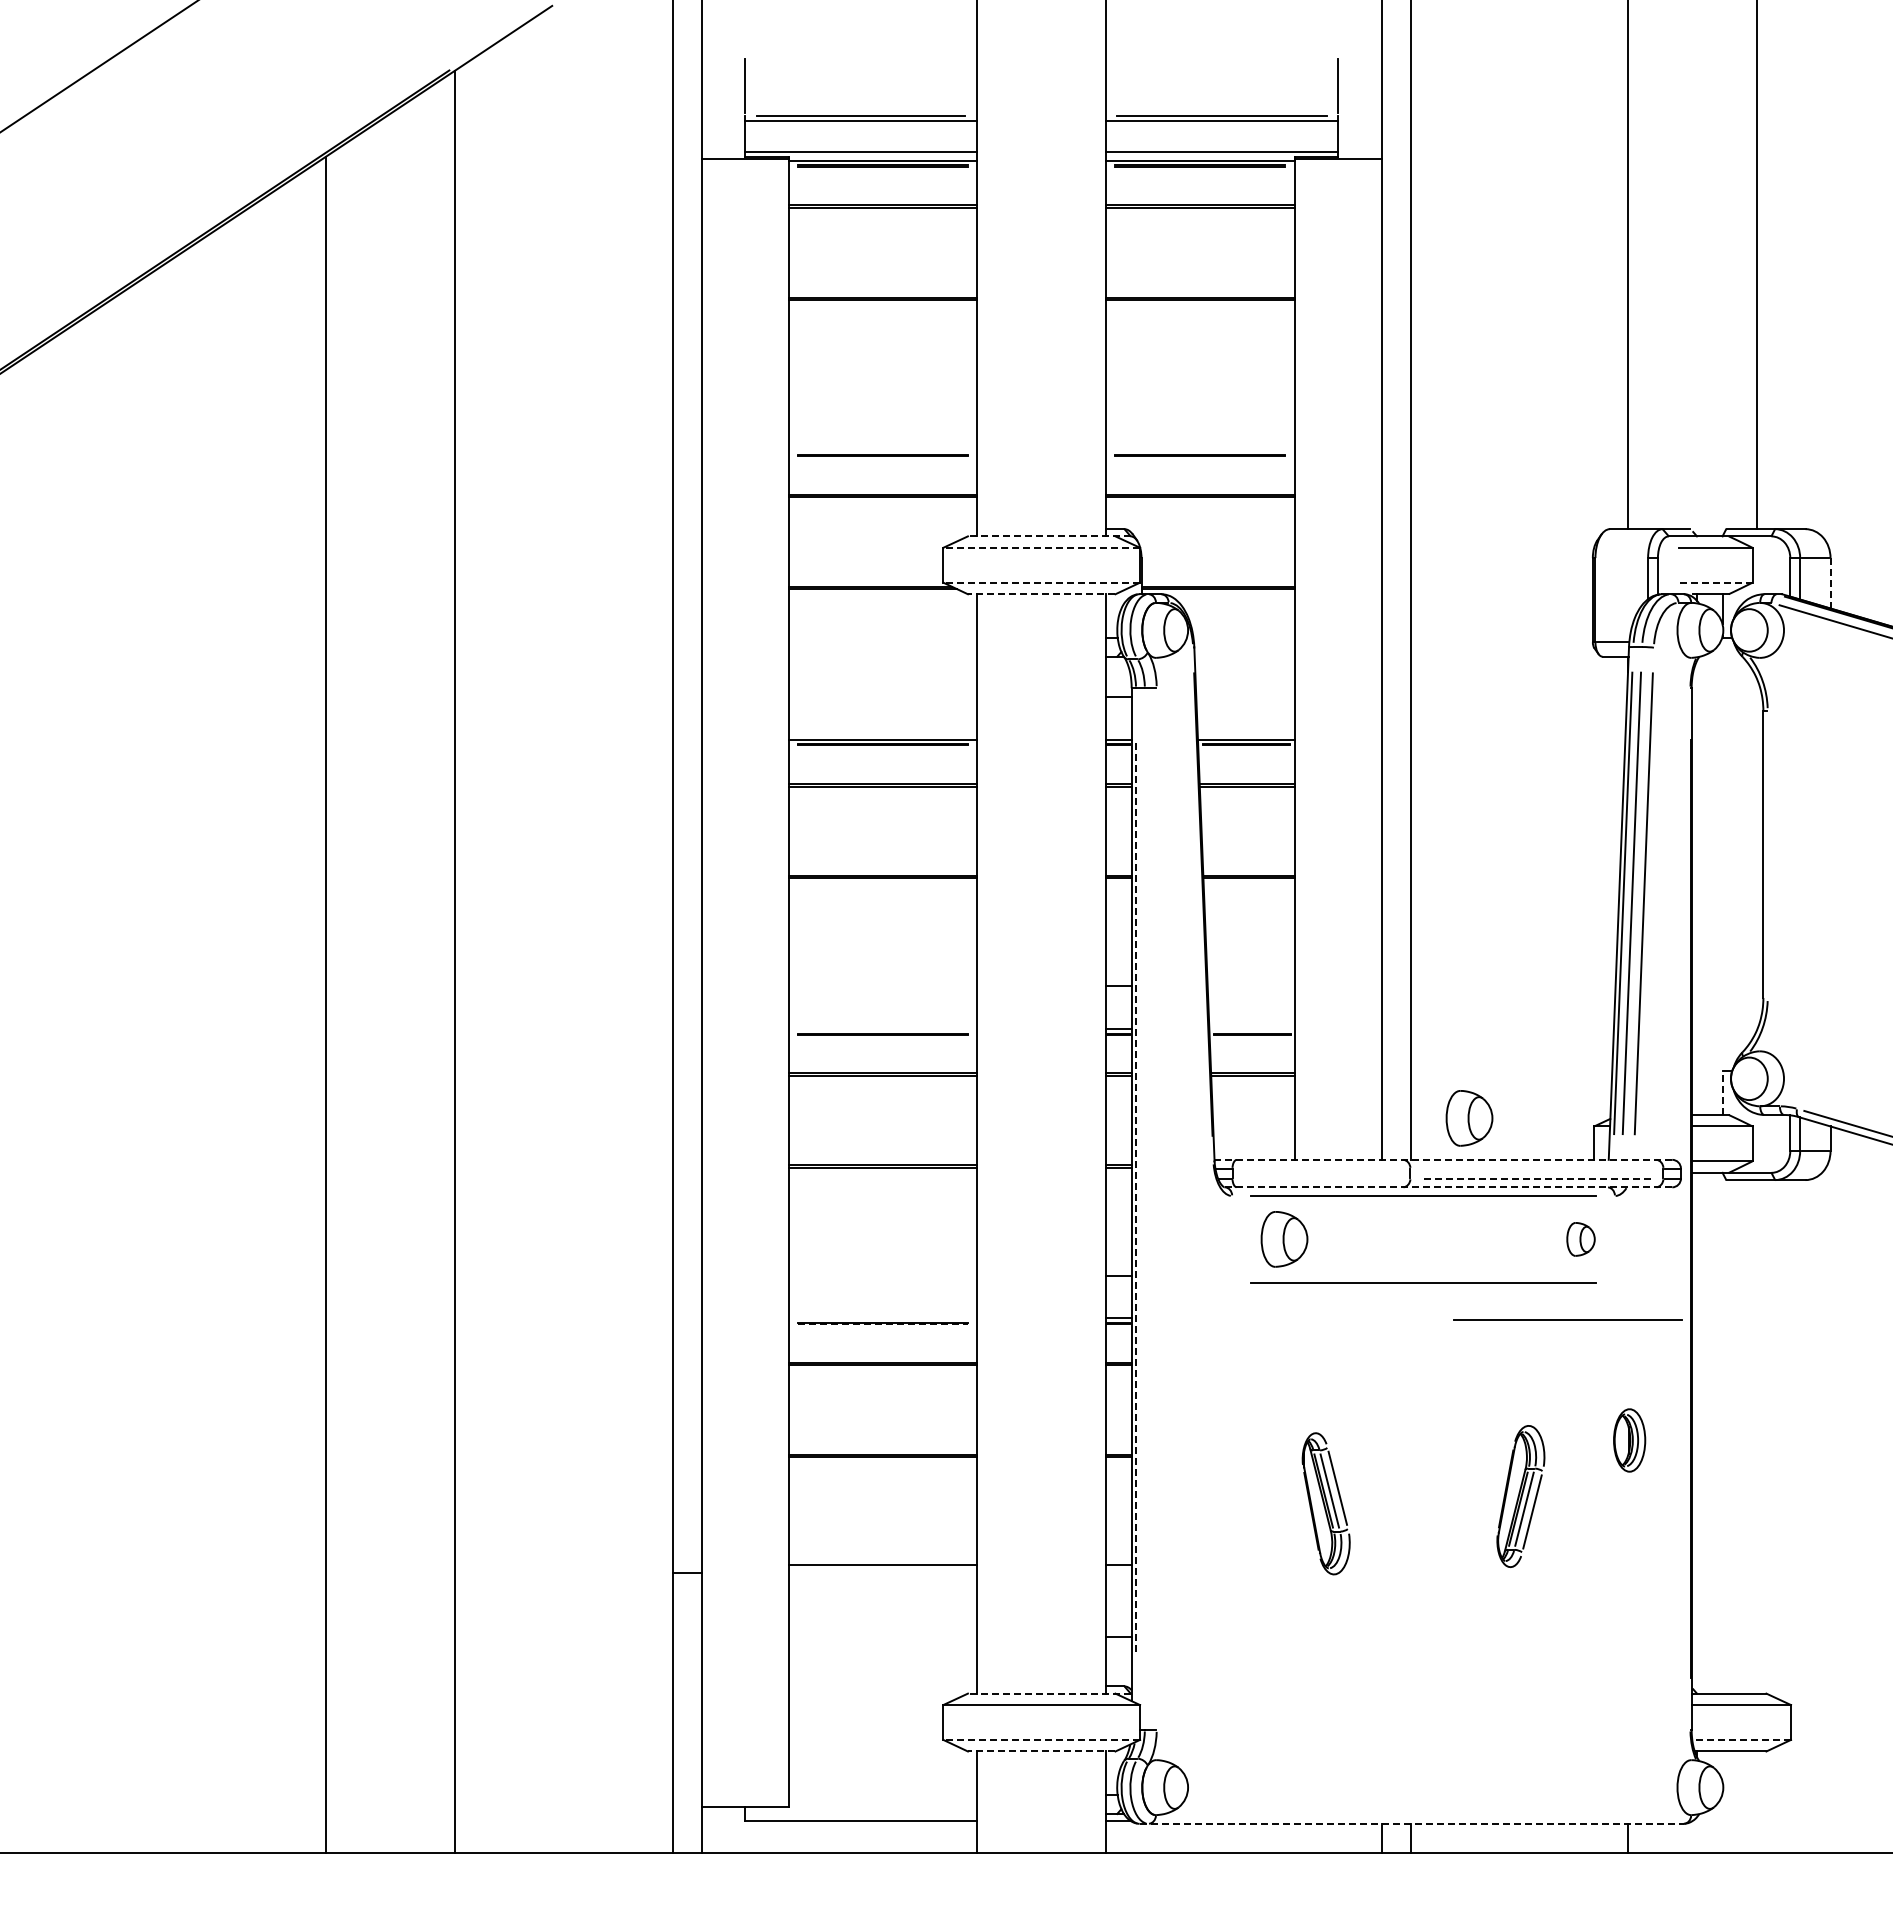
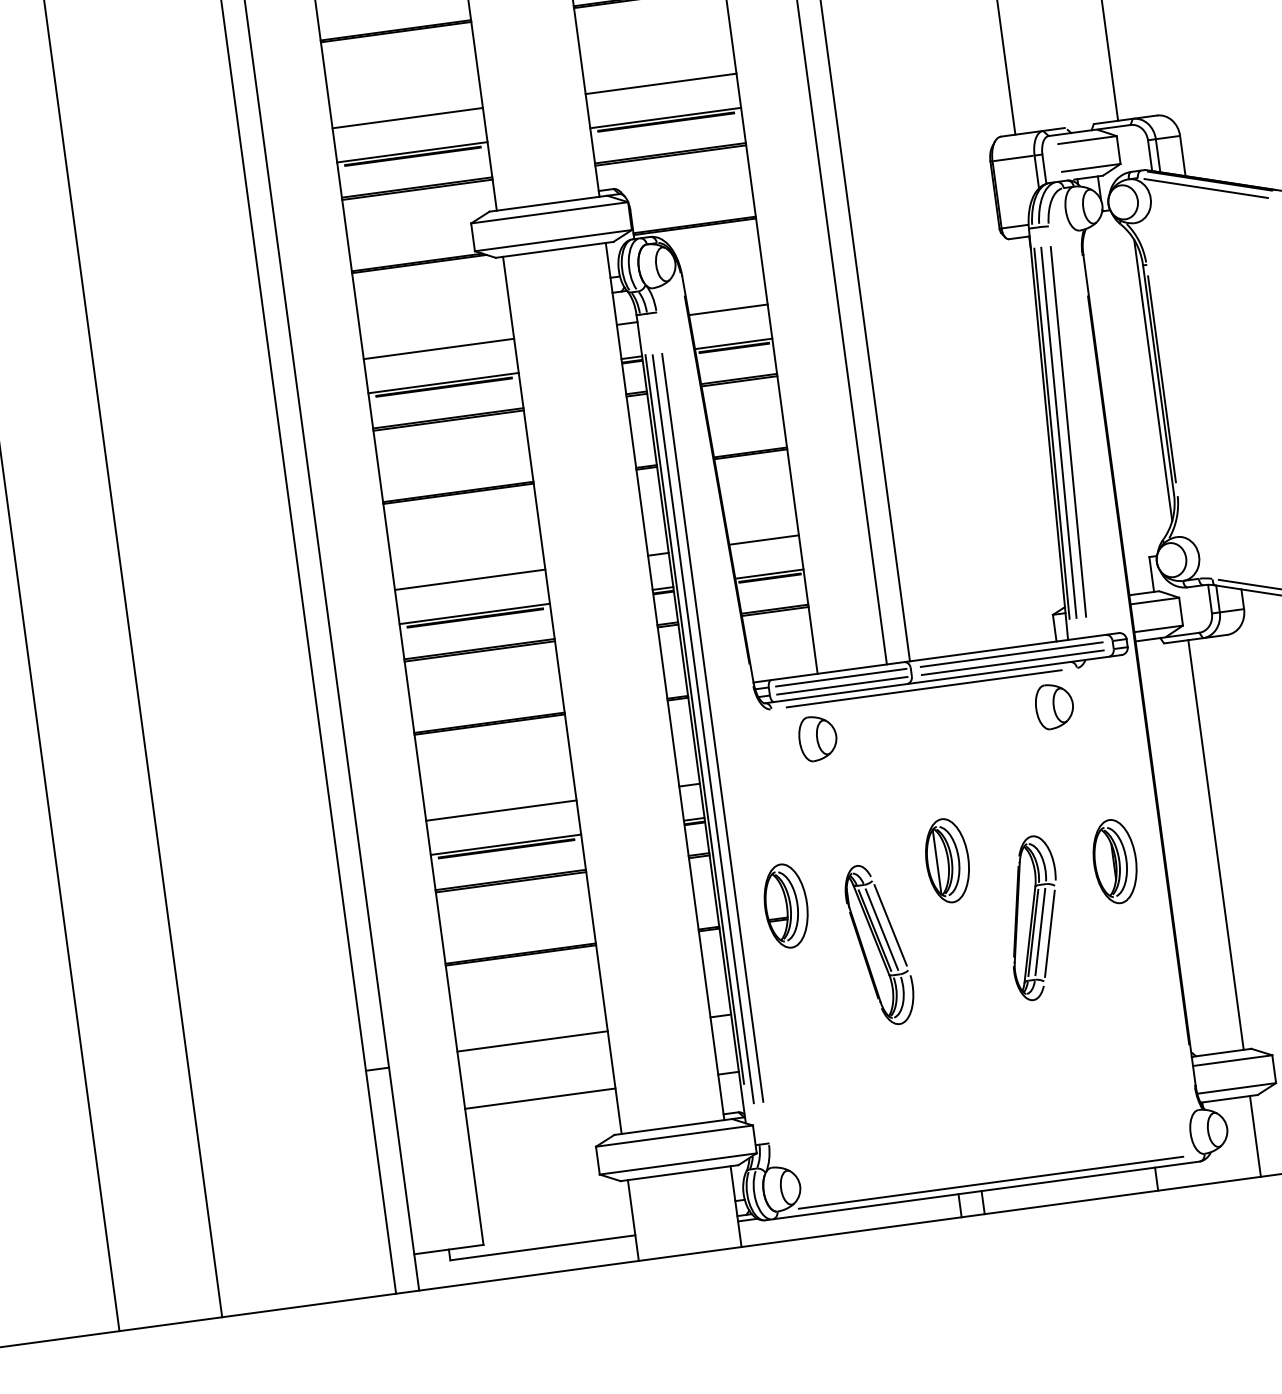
line: (882, 407) -> (407, 118), added
line: (1199, 407) -> (660, 83), added
line: (882, 450) -> (412, 152), added
line: (1199, 450) -> (665, 118), added
line: (1048, 536) -> (553, 203), dashed -> solid
line: (1041, 547) -> (549, 212), dashed -> solid
line: (1621, 558) -> (1013, 158), added
line: (1041, 582) -> (553, 240), dashed -> solid
line: (1715, 582) -> (1090, 167), dashed -> solid
line: (1830, 582) -> (1182, 155), dashed -> solid
line: (1041, 594) -> (554, 250), dashed -> solid
line: (882, 696) -> (438, 348), added
line: (1245, 696) -> (728, 309), added
line: (1756, 854) -> (1153, 380), added
line: (1767, 854) -> (1161, 379), added
line: (882, 986) -> (469, 580), added
line: (1250, 986) -> (763, 540), added
line: (882, 1029) -> (474, 614), added
line: (1251, 1029) -> (768, 574), added
line: (1722, 1093) -> (1151, 574), dashed -> solid
part: (1469, 1118) -> (952, 622), removed
line: (1443, 1159) -> (936, 657), dashed -> solid
line: (1322, 1168) -> (840, 677), added
line: (1322, 1178) -> (841, 685), added
line: (1536, 1178) -> (1012, 662), dashed -> solid
line: (1448, 1187) -> (943, 679), dashed -> solid
line: (1136, 1195) -> (695, 719), dashed -> solid
line: (1144, 1208) -> (702, 728), added
line: (1156, 1208) -> (712, 727), added
part: (1580, 1239) -> (1054, 706), size x1.67
line: (882, 1275) -> (501, 810), added
line: (1423, 1282) -> (933, 757), removed
line: (882, 1318) -> (505, 844), added
line: (1567, 1319) -> (1011, 654), moved
line: (882, 1324) -> (506, 849), dashed -> solid
part: (1423, 1411) -> (947, 860), added
line: (1756, 1436) -> (1215, 844), added
part: (1217, 1440) -> (786, 906), added
part: (1629, 1440) -> (1114, 861), size x1.67
part: (1520, 1496) -> (1033, 918), size x1.43
part: (1325, 1503) -> (879, 944), size x1.43
line: (882, 1636) -> (540, 1098), added
line: (1048, 1693) -> (678, 1126), dashed -> solid
line: (1041, 1739) -> (678, 1163), dashed -> solid
line: (1741, 1739) -> (1236, 1088), dashed -> solid
line: (1041, 1751) -> (679, 1173), dashed -> solid
line: (1756, 1801) -> (1255, 1135), added
line: (1423, 1815) -> (991, 1183), added
line: (1412, 1823) -> (983, 1190), dashed -> solid

